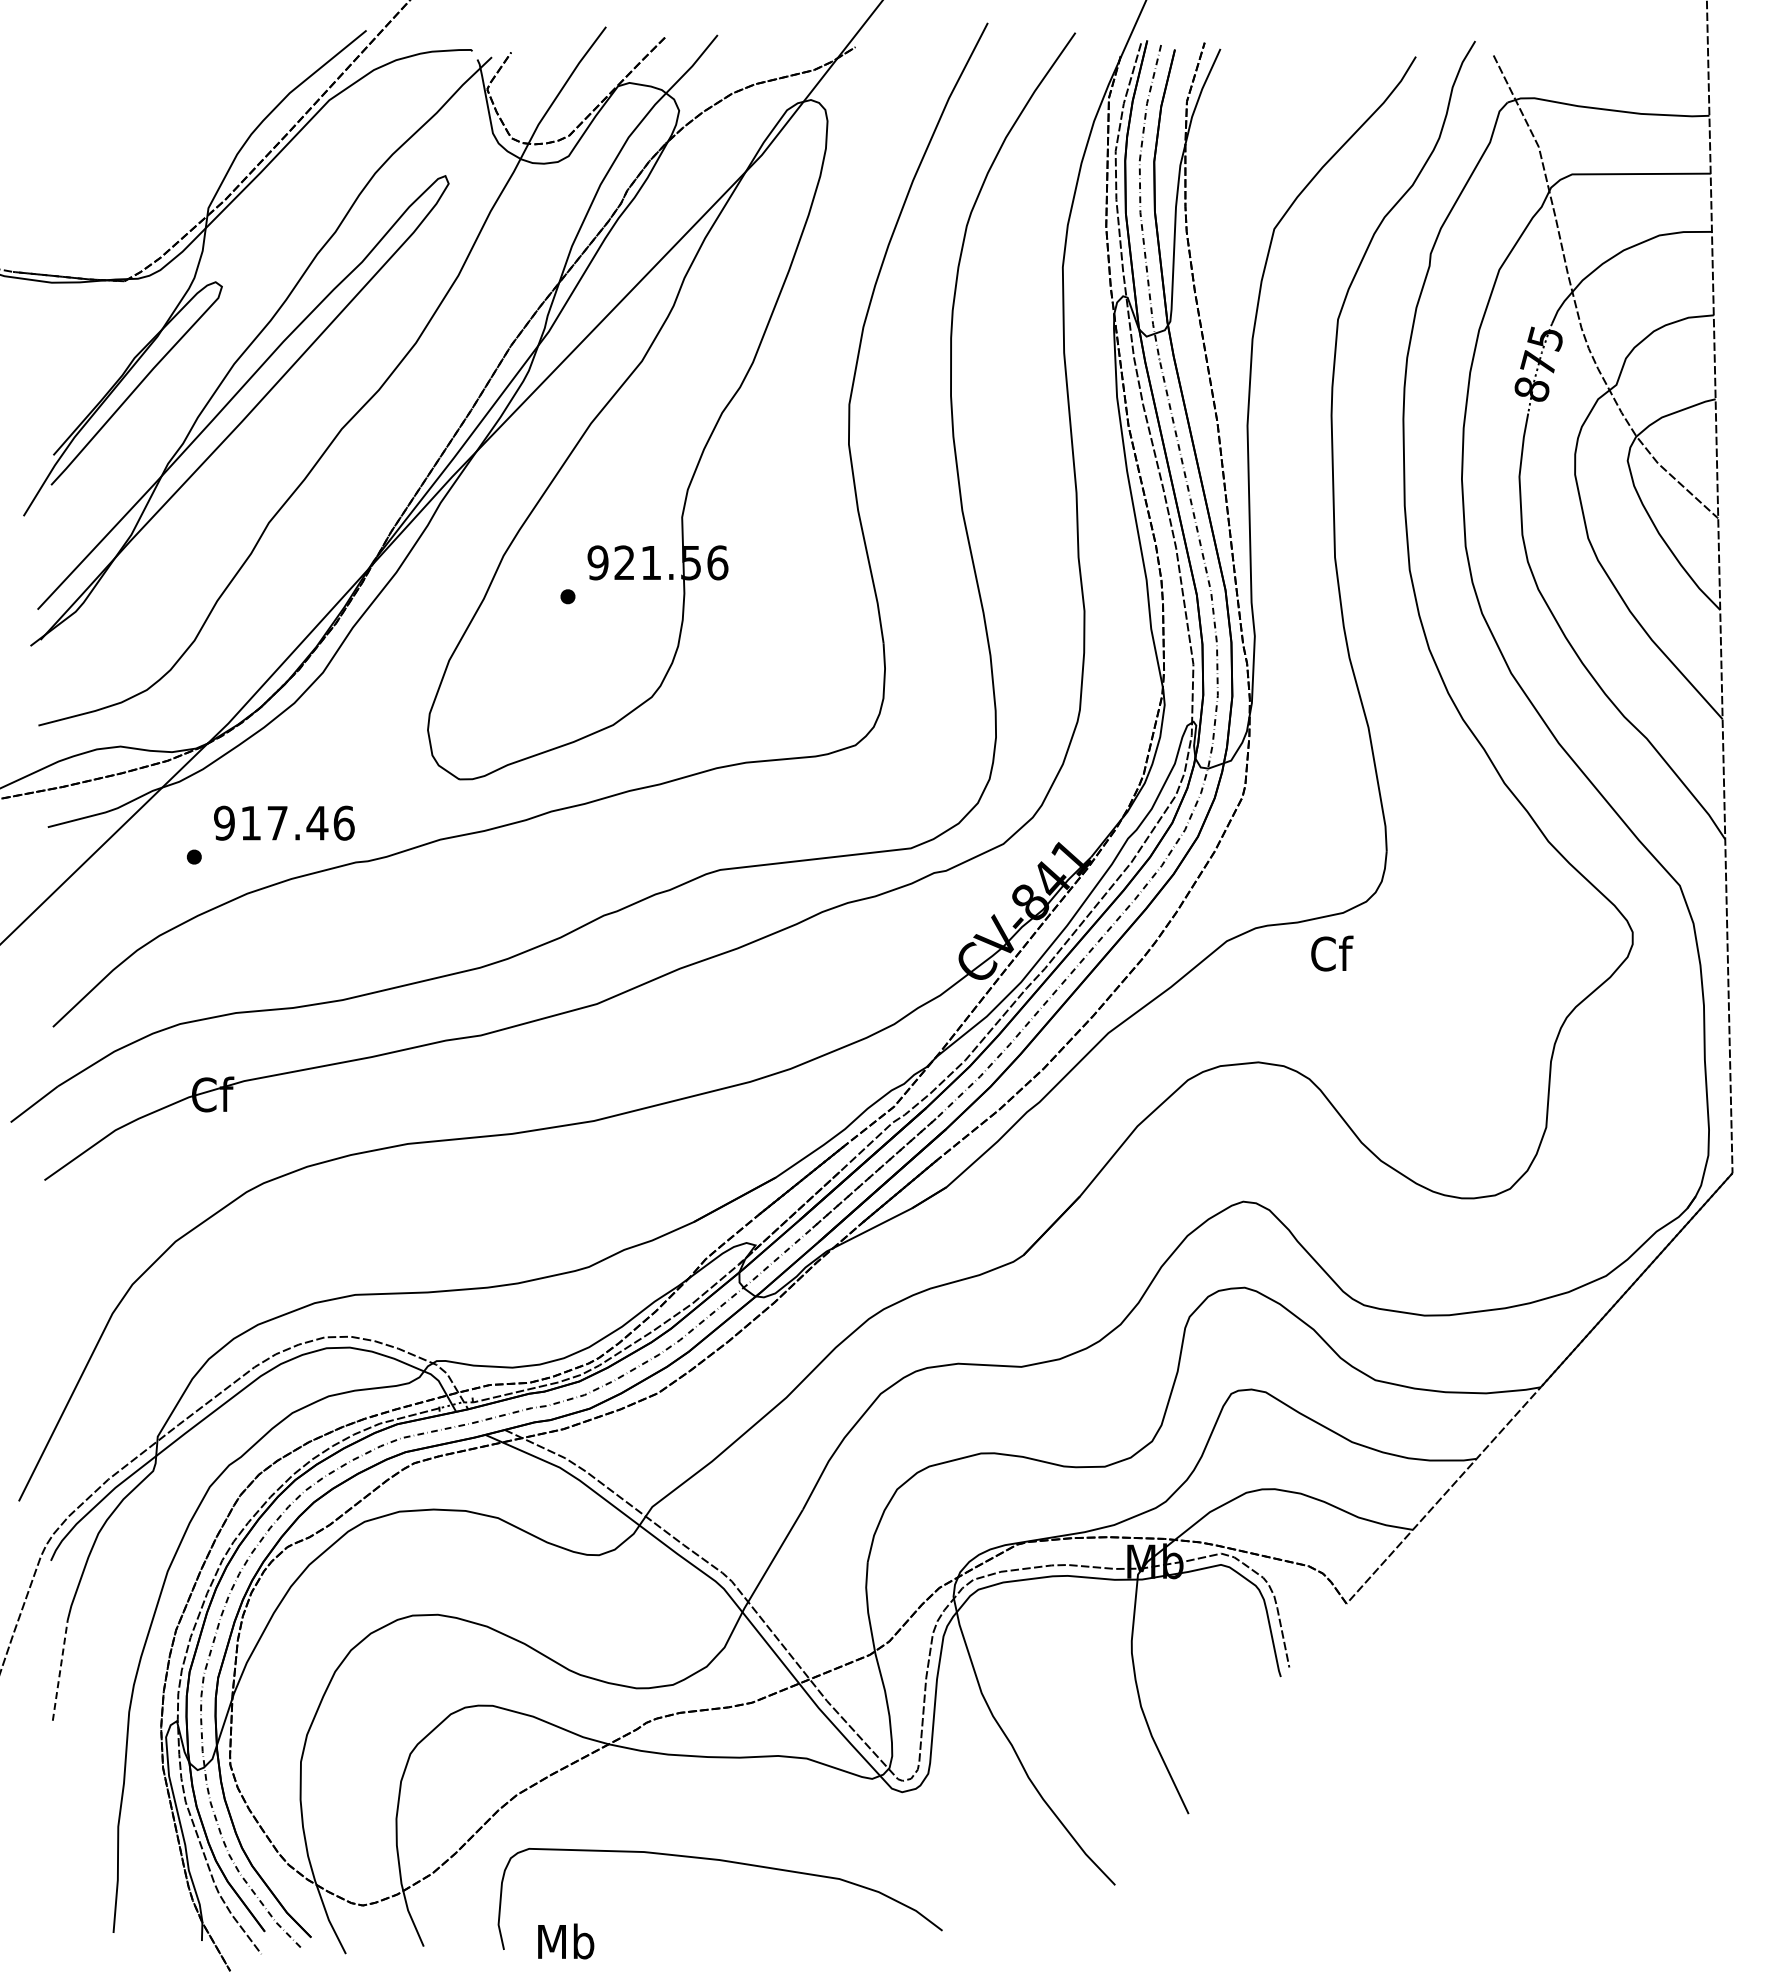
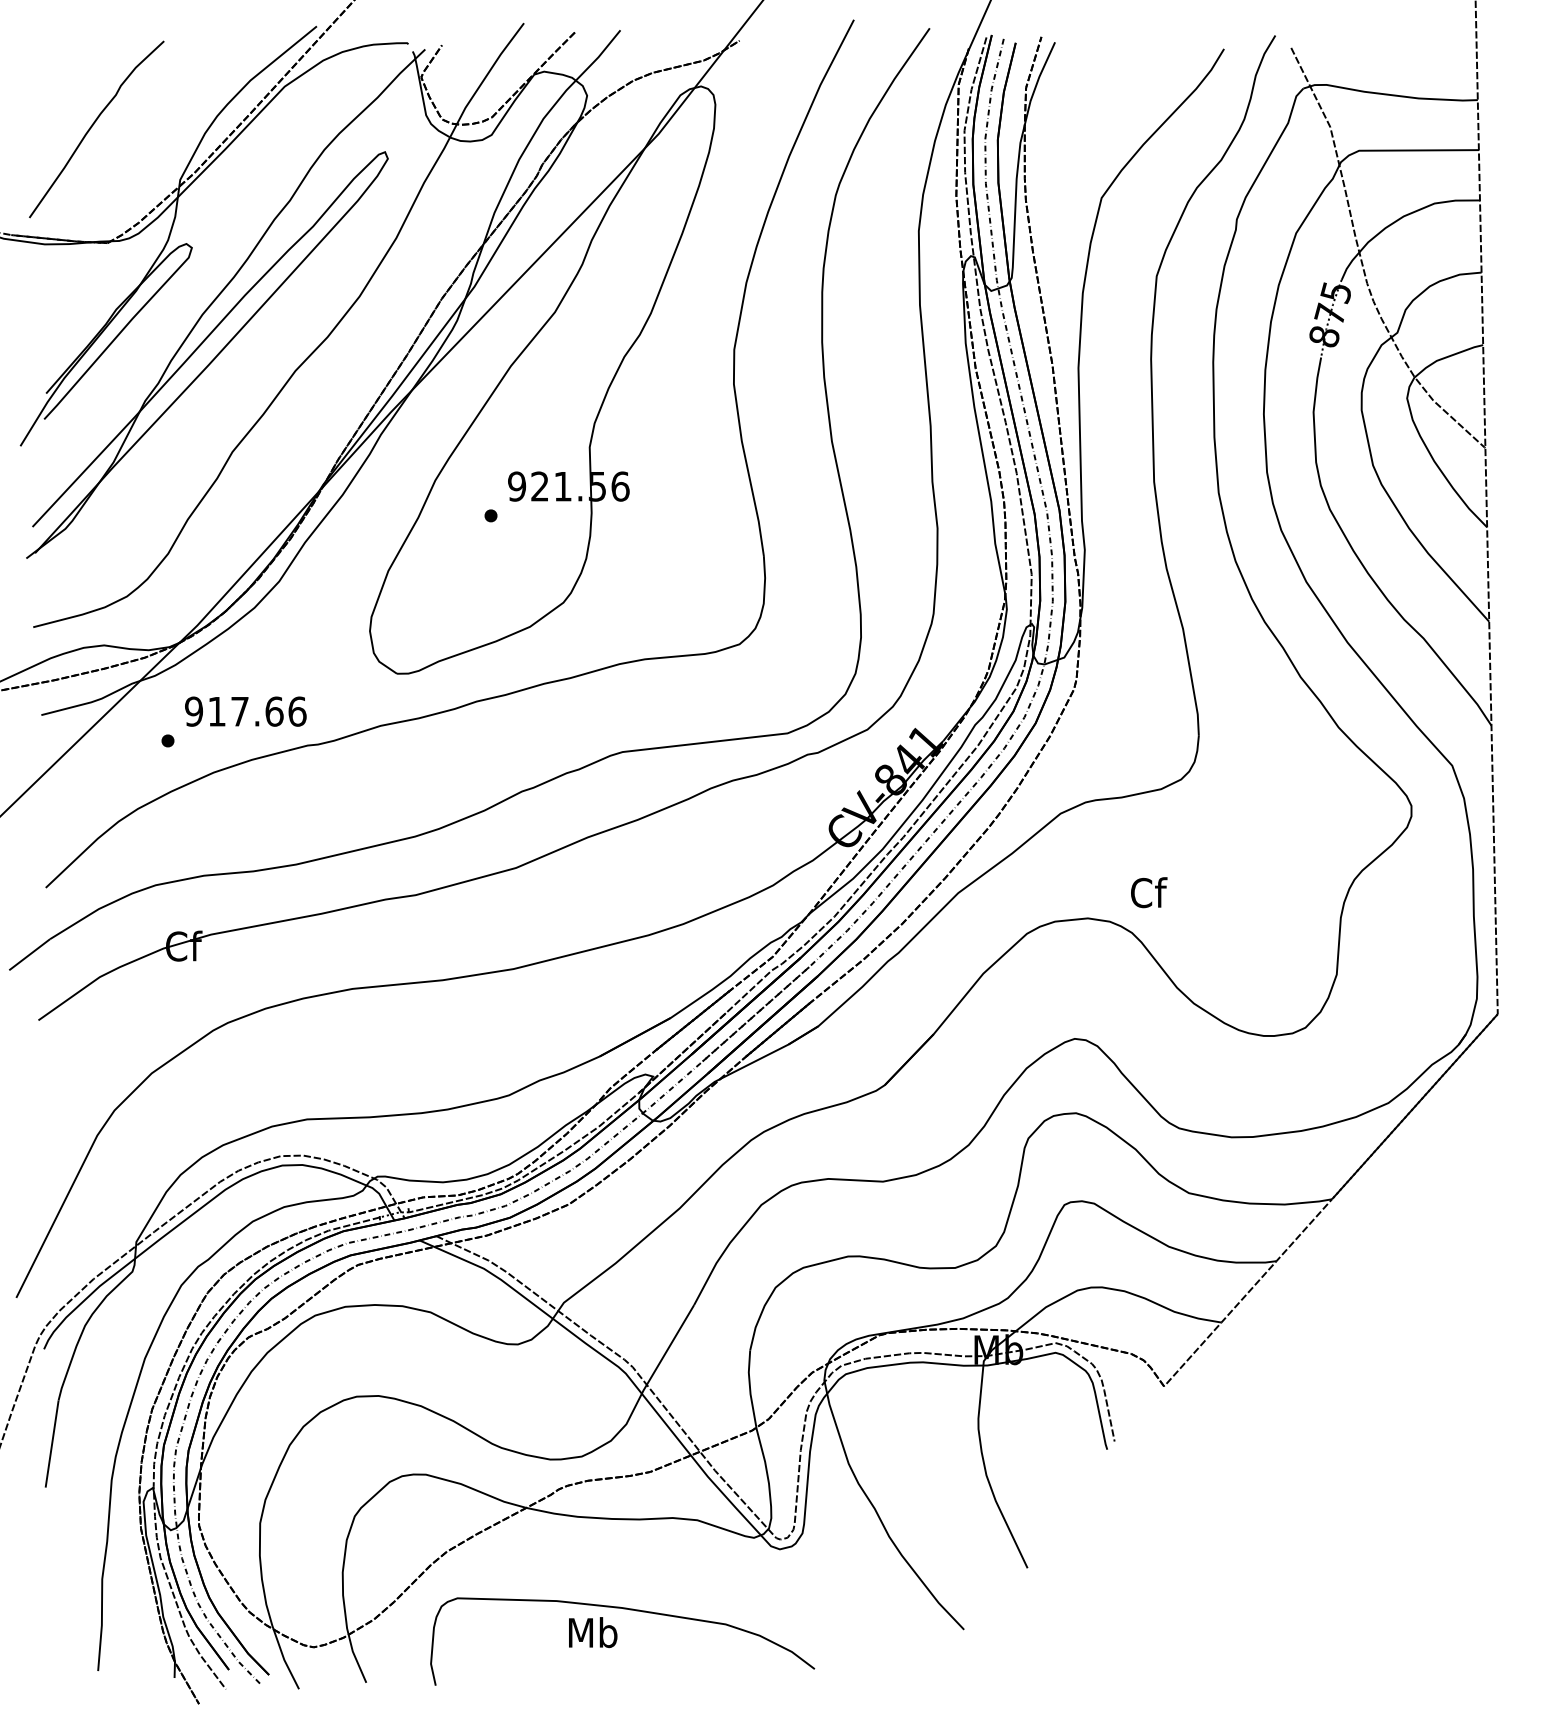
curve: (106, 147) -> (92, 127), added
text: (317, 822) -> (274, 711), 917.46 -> 917.66
text: (1332, 953) -> (1149, 892), moved
line: (60, 1670) -> (52, 1444), dashed -> solid
text: (566, 1941) -> (593, 1632), moved

